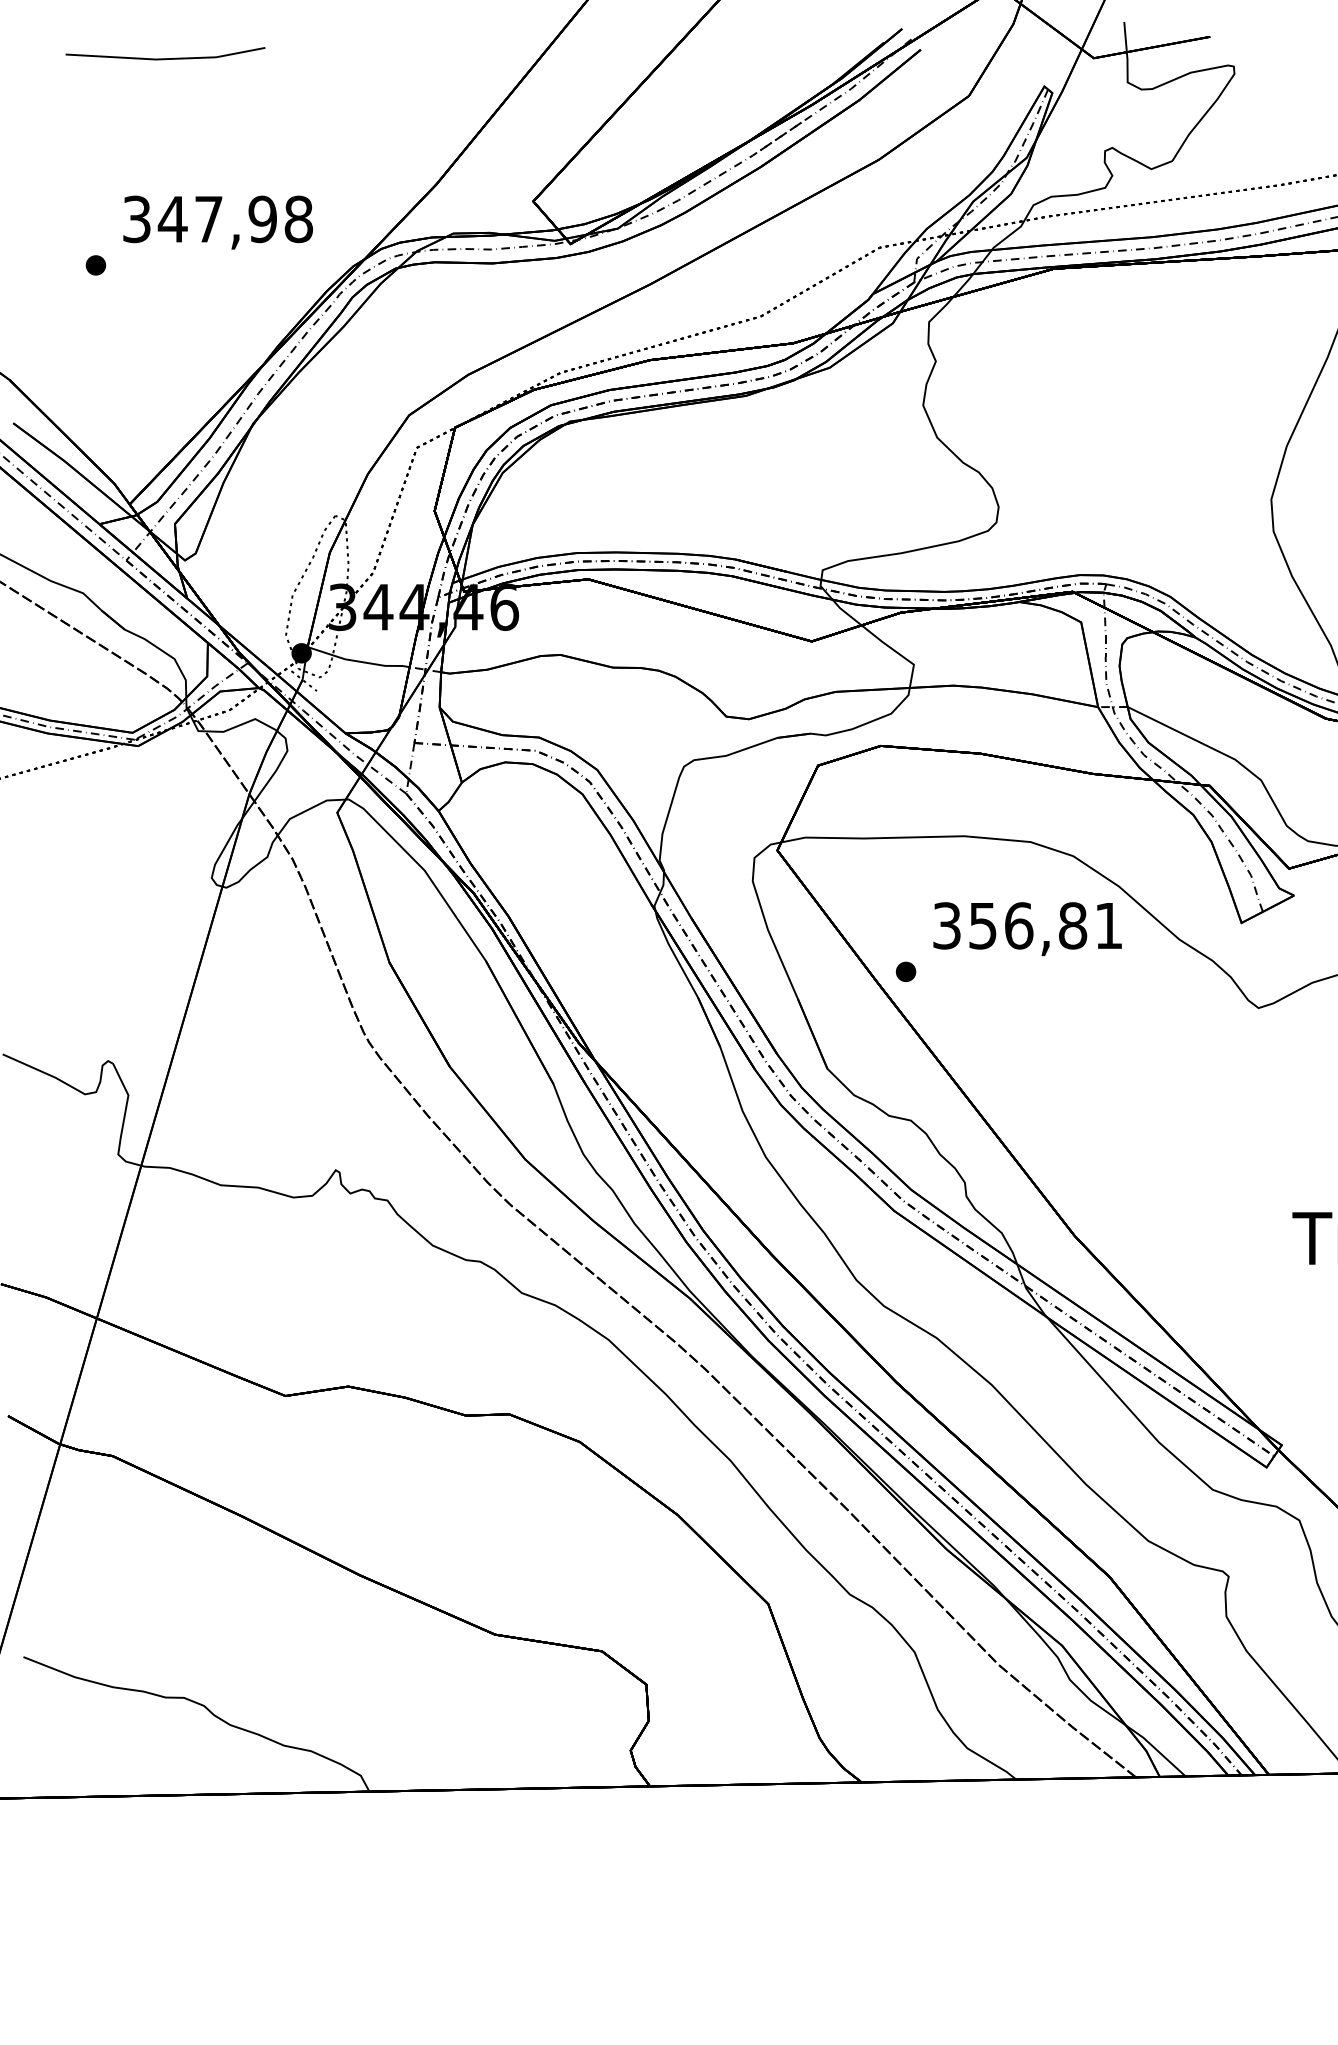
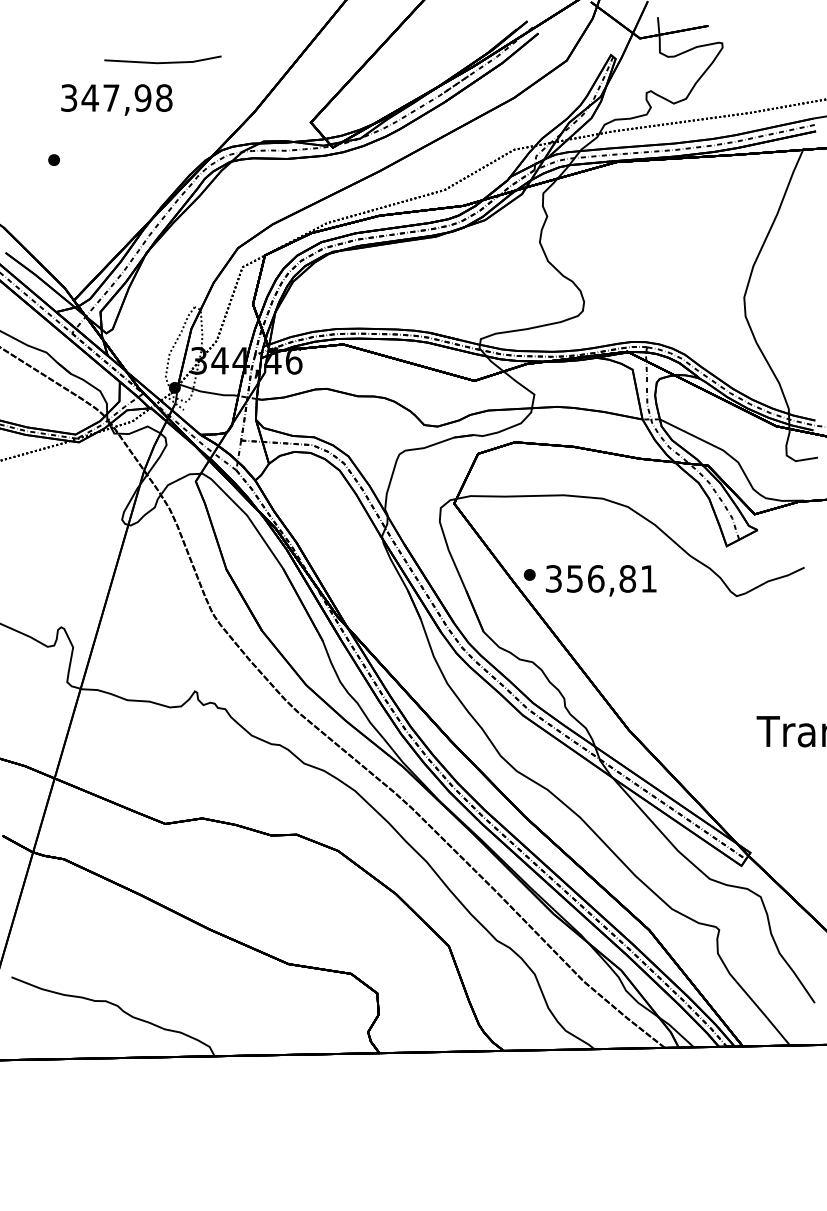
line: (164, 58) -> (162, 62), moved
text: (217, 221) -> (116, 99), moved
text: (1028, 928) -> (601, 580), moved

